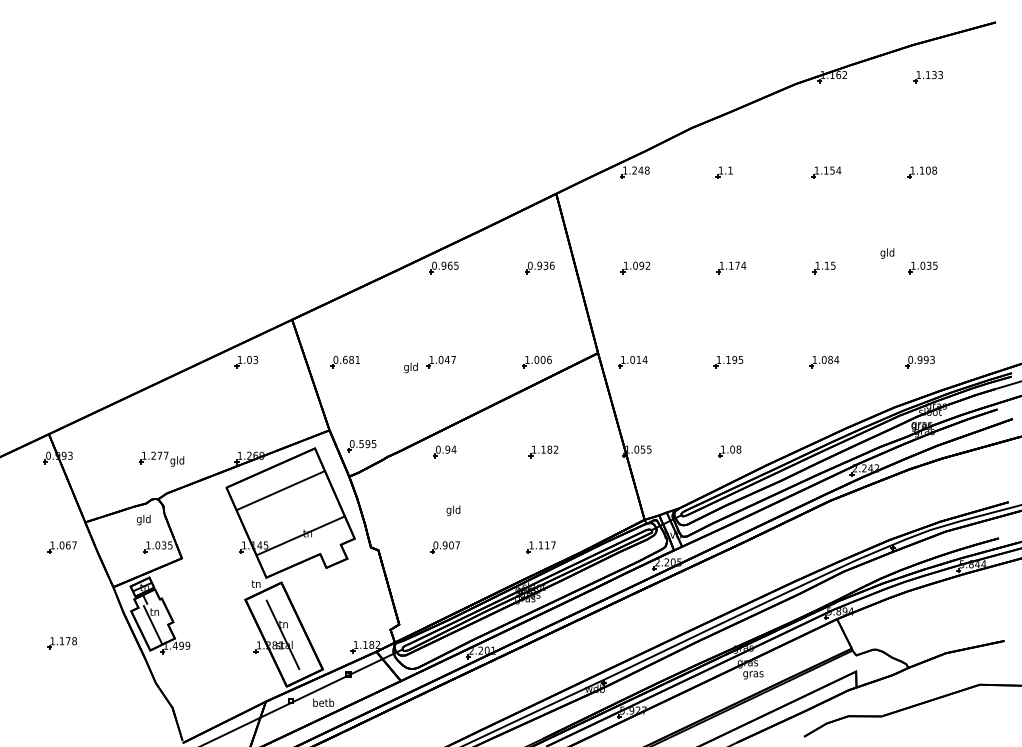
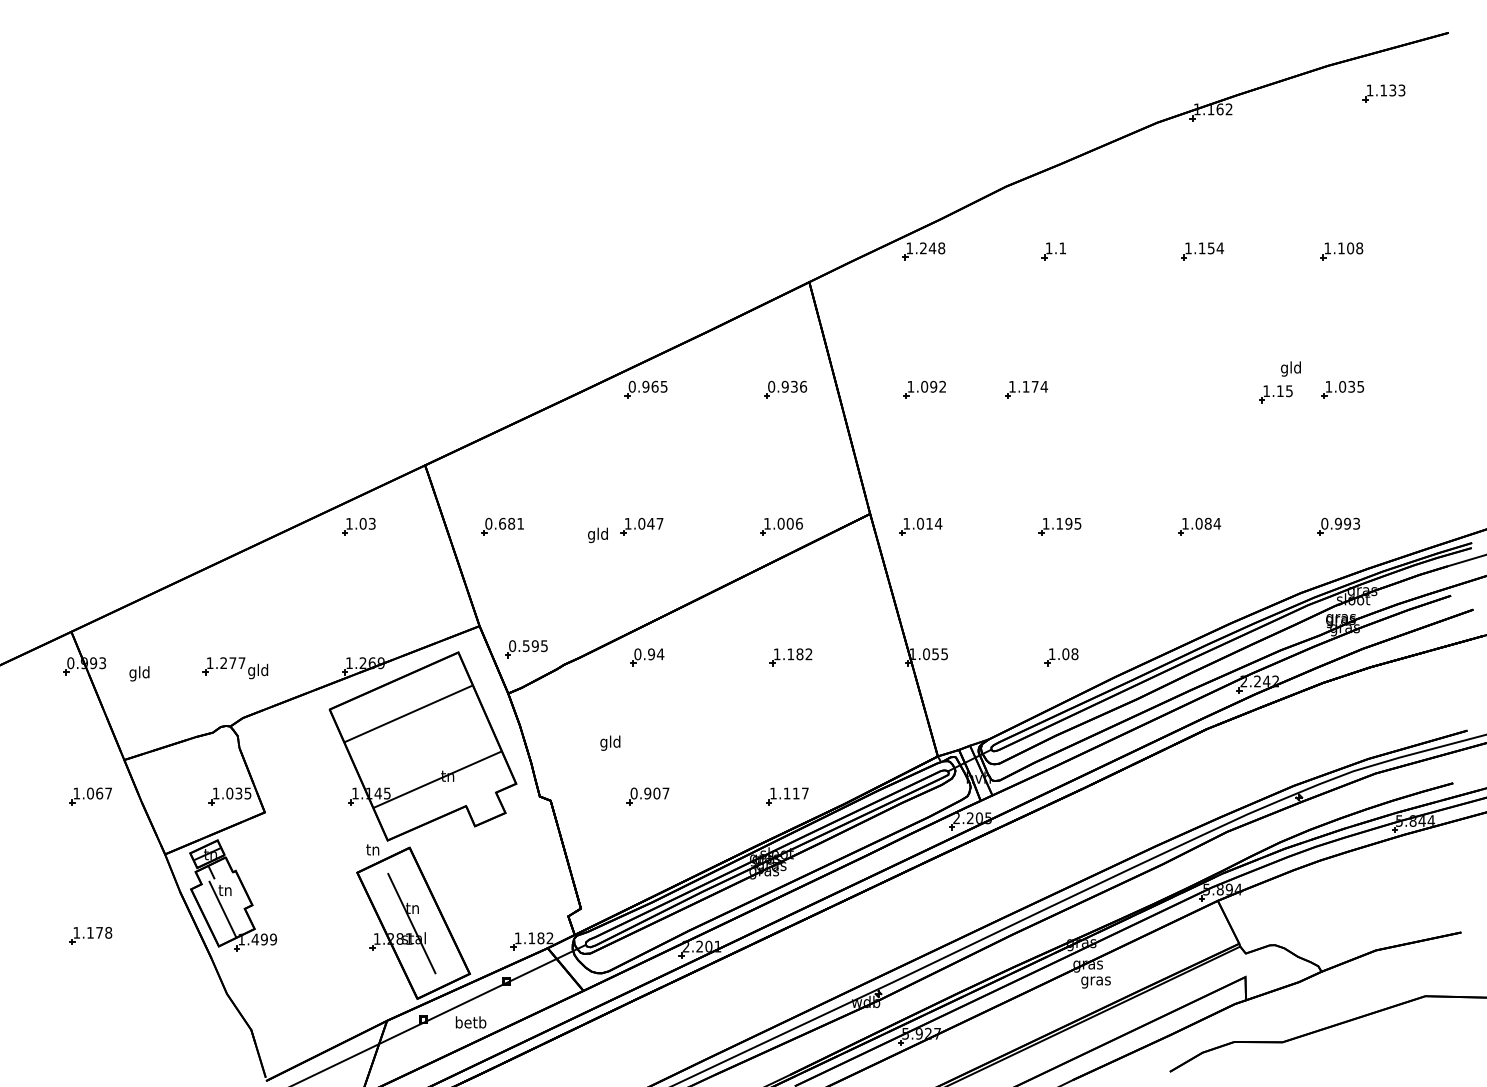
part: (927, 77) -> (1382, 94), moved
part: (731, 267) -> (1026, 389), moved
part: (823, 267) -> (1275, 393), moved
text: (453, 510) -> (610, 742), moved
text: (143, 520) -> (139, 674), moved

